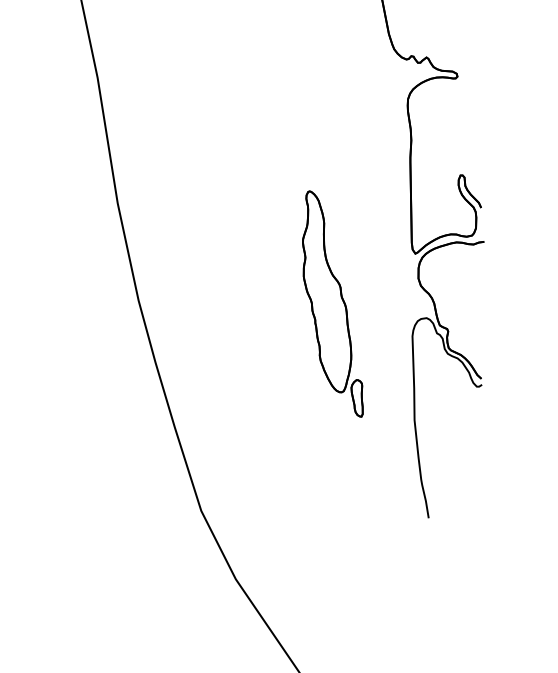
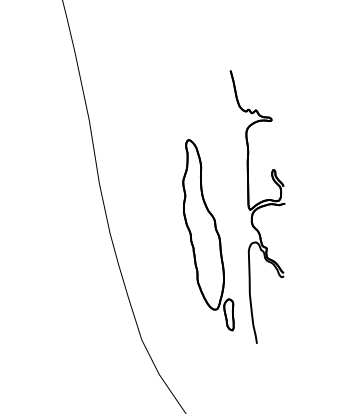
part: (332, 304) -> (208, 235), size x1.67

